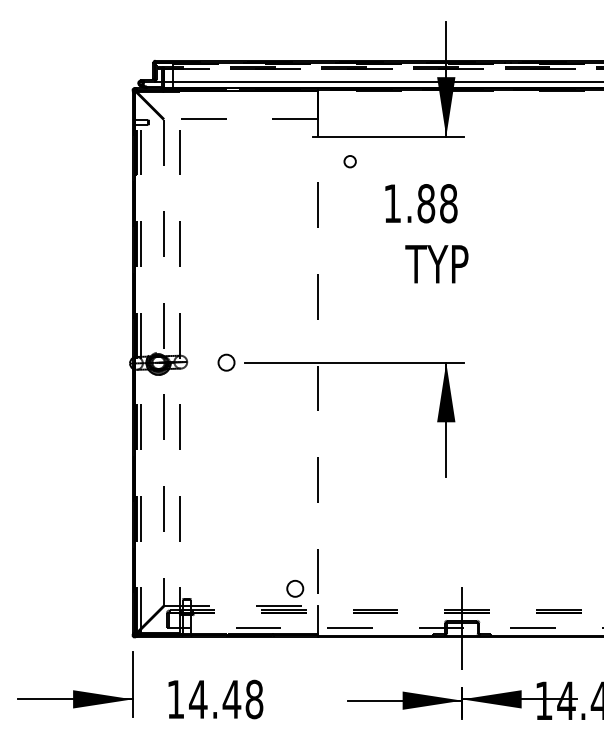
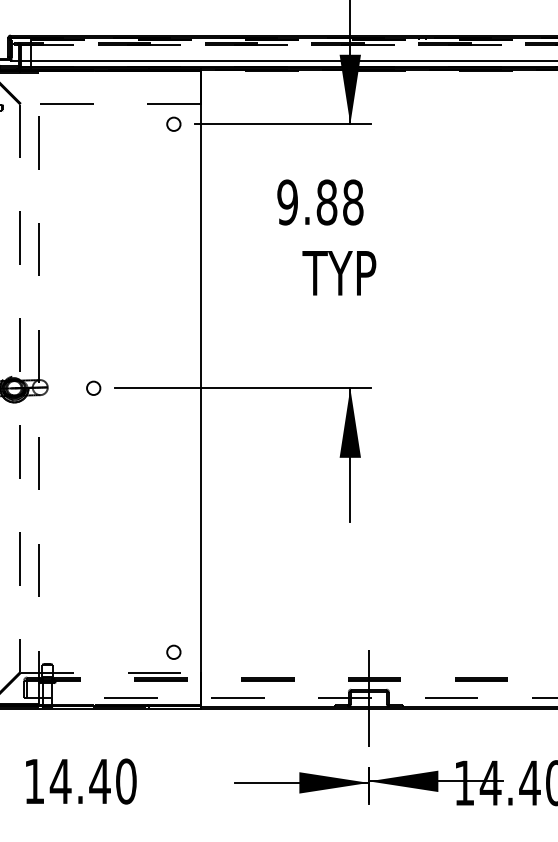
circle: (349, 161) -> (173, 124), moved
text: (392, 203) -> (287, 202), 1.88 -> 9.88
circle: (226, 362) -> (93, 387), size x0.71
line: (318, 362) -> (201, 387), dashed -> solid
circle: (294, 588) -> (173, 651), size x0.71
text: (254, 699) -> (126, 781), 14.48 -> 14.40

